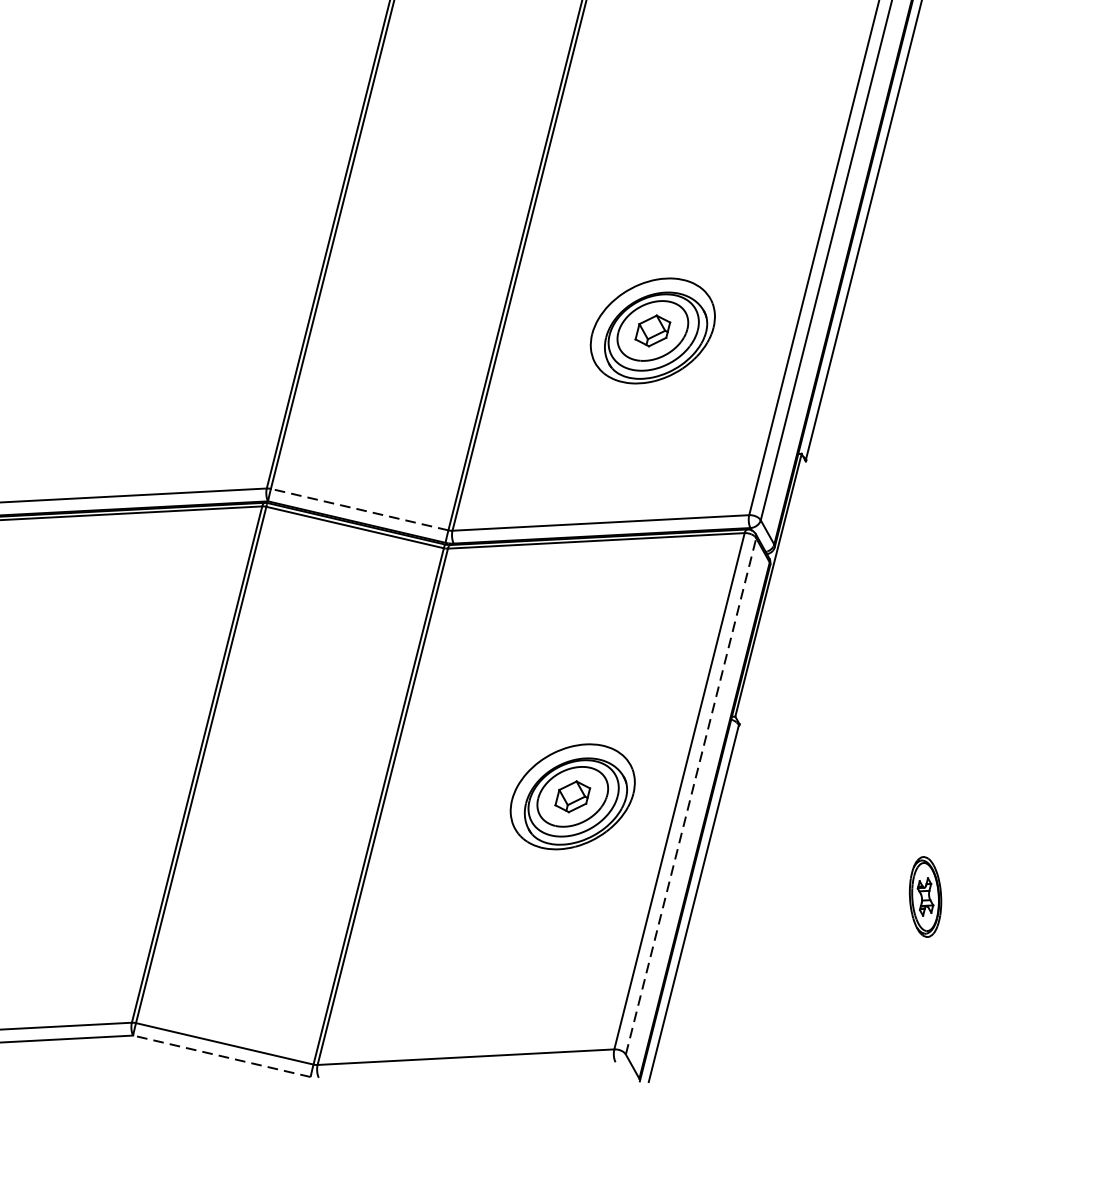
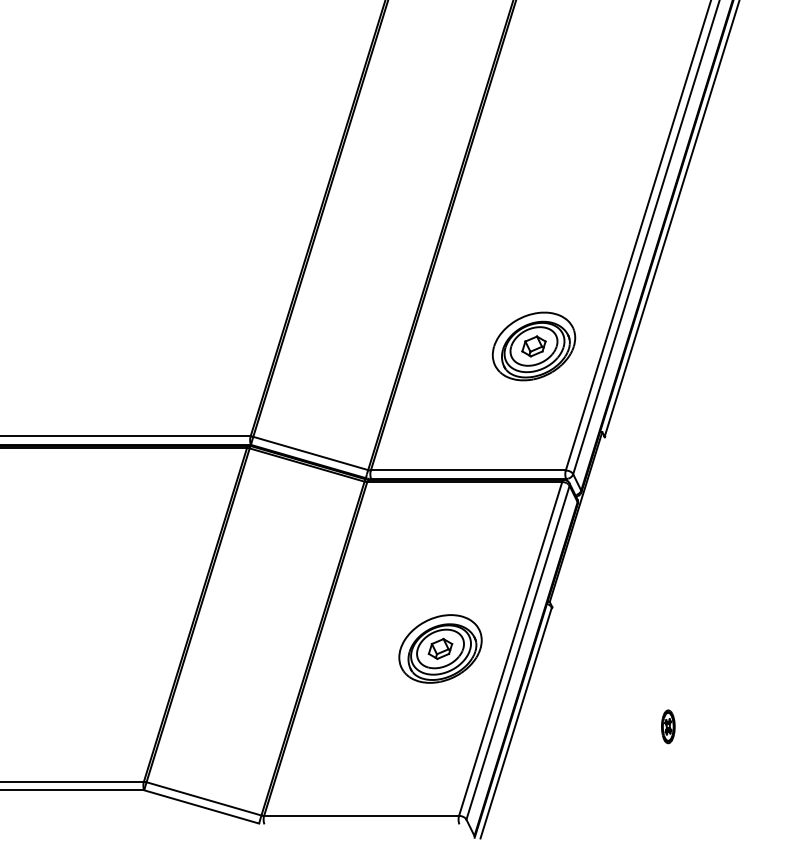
part: (652, 331) -> (533, 346), moved
line: (359, 509) -> (310, 453), dashed -> solid
line: (691, 795) -> (518, 652), dashed -> solid
part: (925, 896) -> (668, 726), size x0.62
line: (221, 1055) -> (201, 806), dashed -> solid

